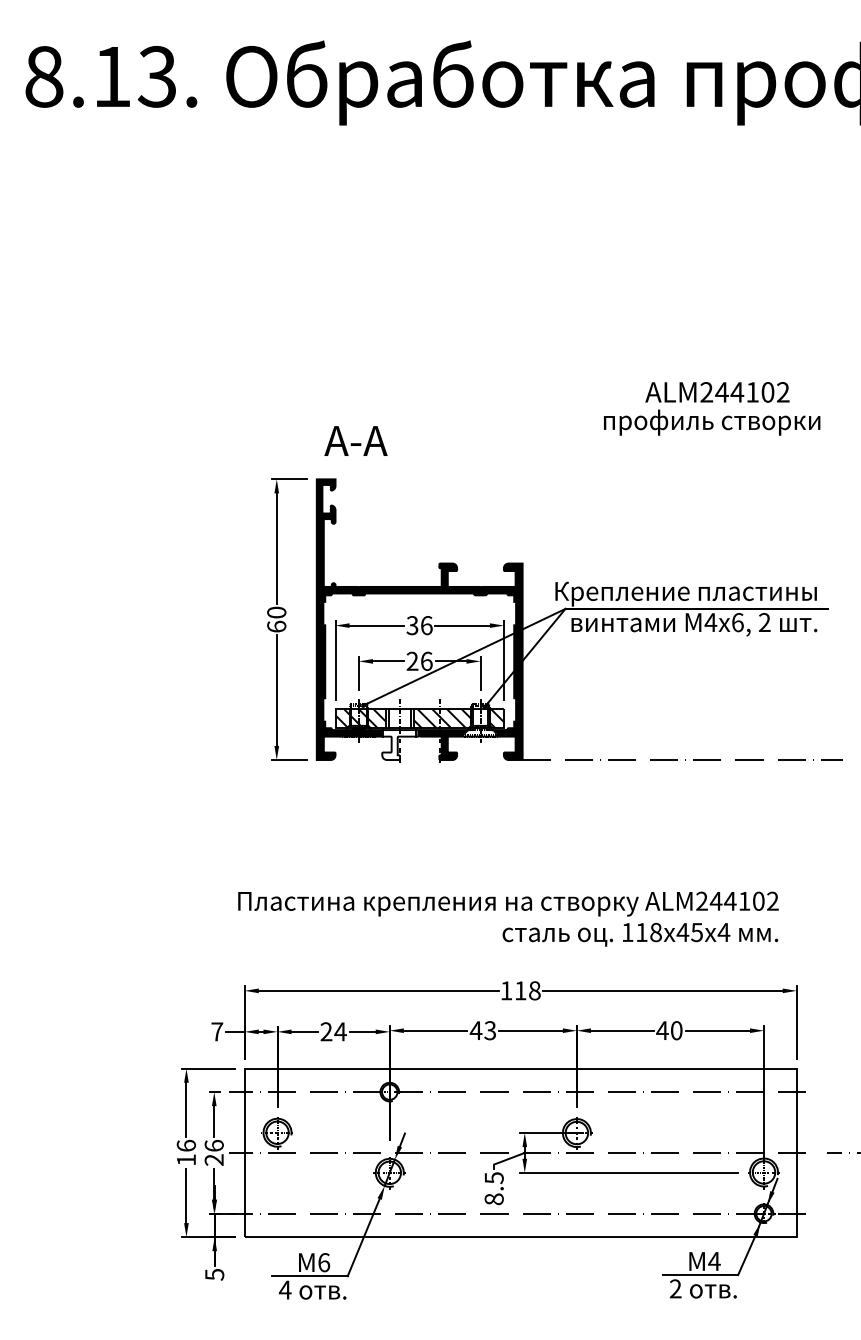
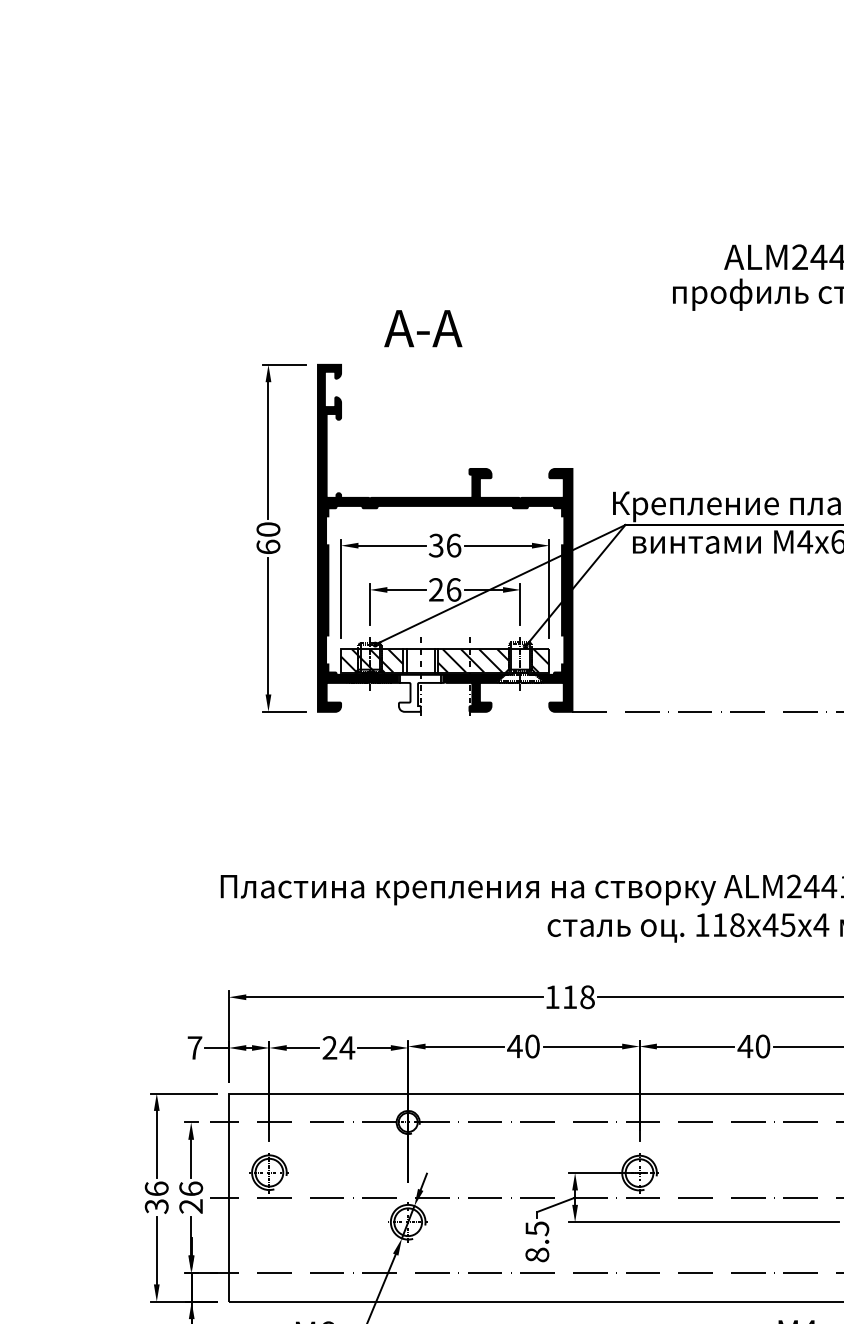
text: (355, 440) -> (422, 327), moved
text: (490, 1030) -> (532, 1046), 43 -> 40
text: (186, 1160) -> (156, 1207), 16 -> 36

